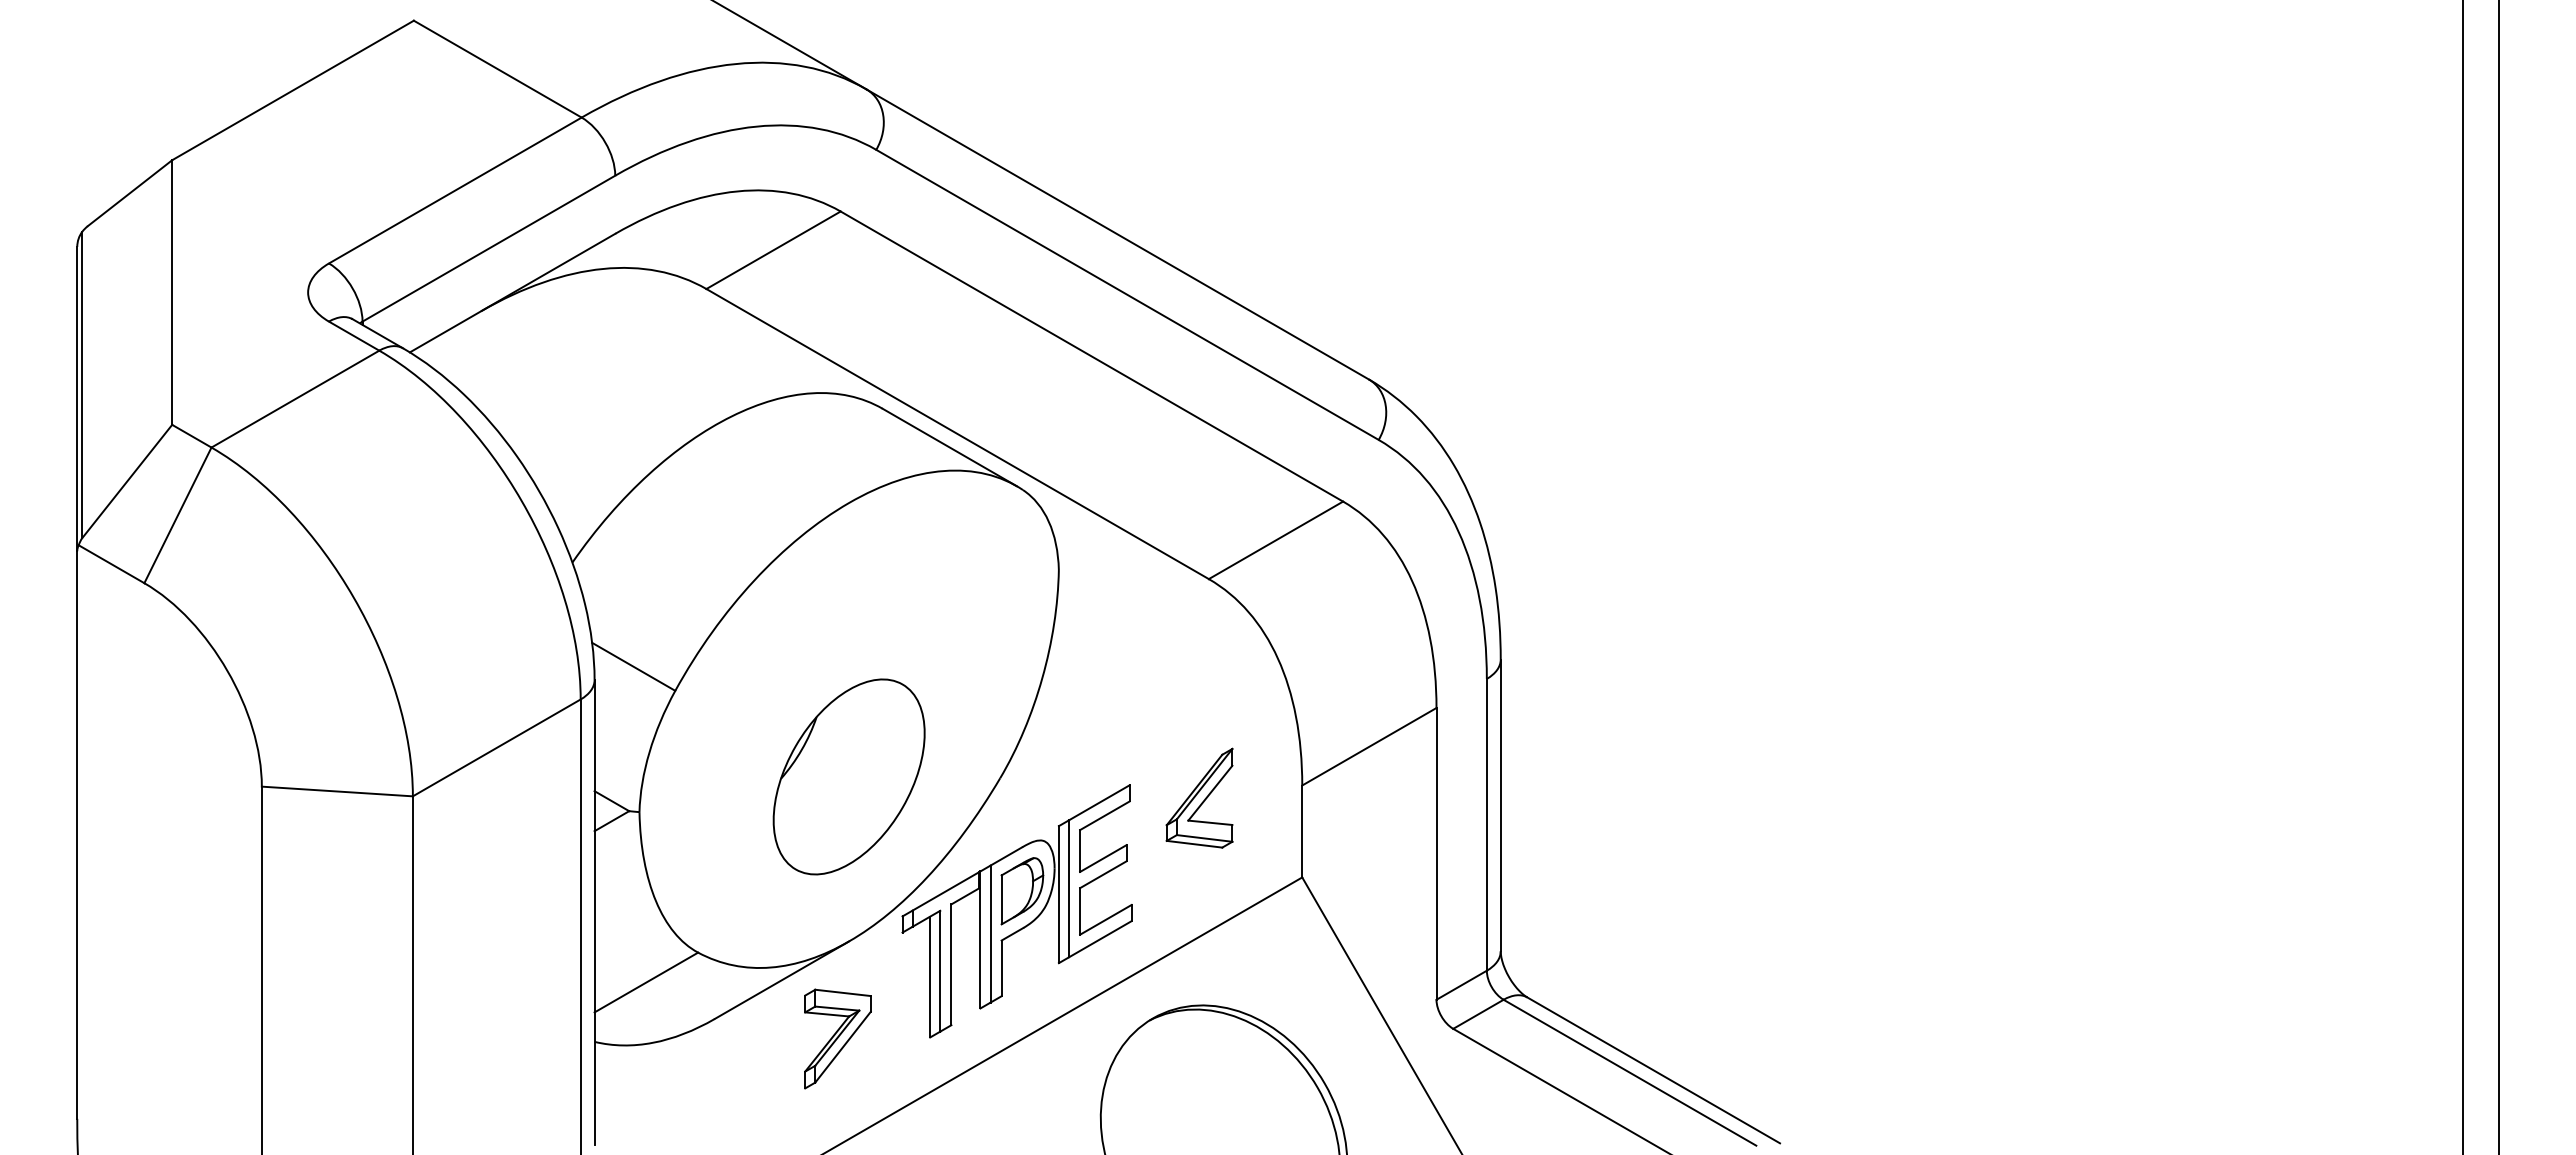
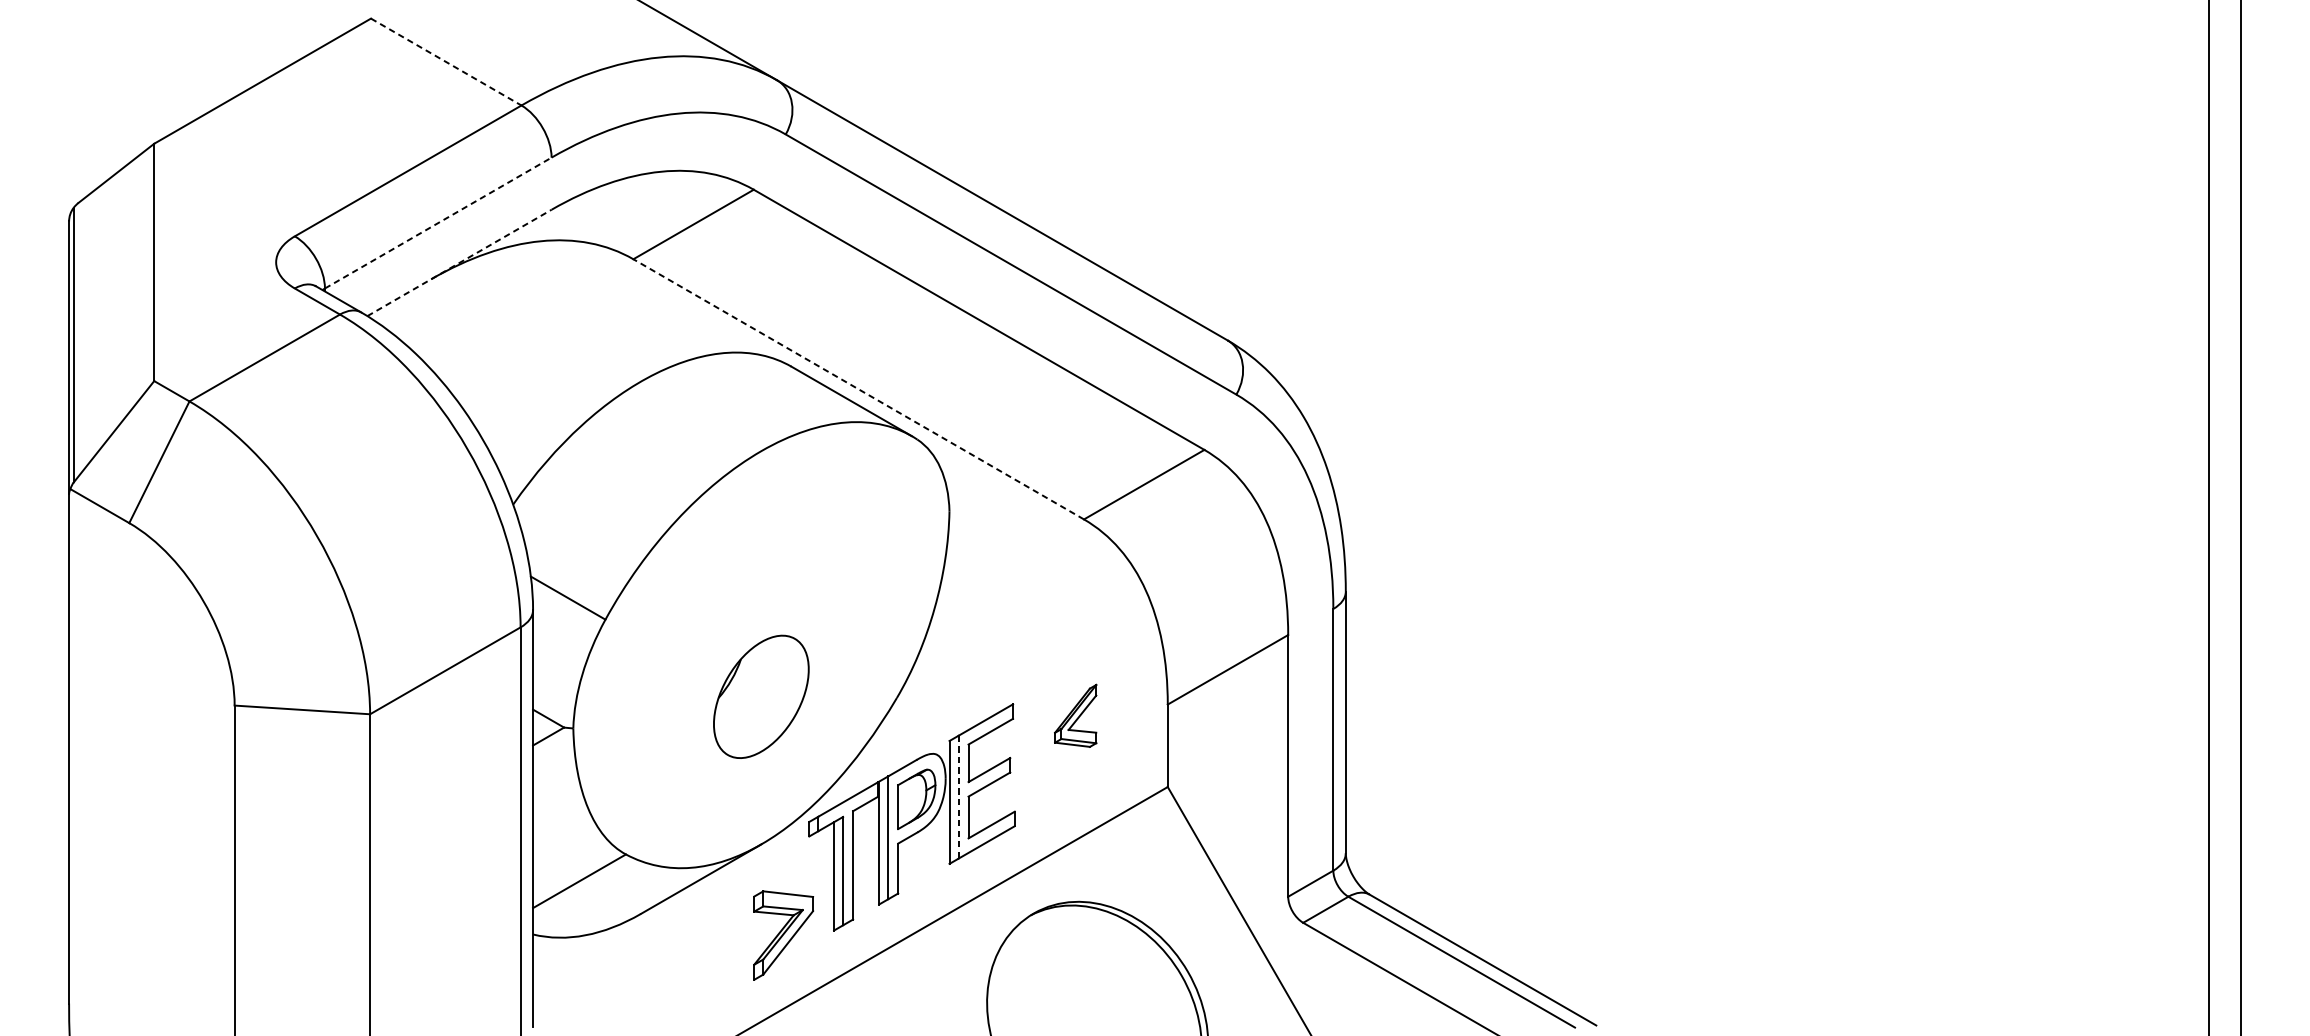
line: (497, 69) -> (446, 62), solid -> dashed
line: (488, 248) -> (437, 222), solid -> dashed
line: (512, 293) -> (459, 263), solid -> dashed
line: (957, 433) -> (858, 388), solid -> dashed
part: (848, 776) -> (760, 696), size x0.7
part: (1199, 797) -> (1075, 715), size x0.7
line: (1068, 888) -> (958, 796), solid -> dashed
part: (837, 1038) -> (783, 935), moved

